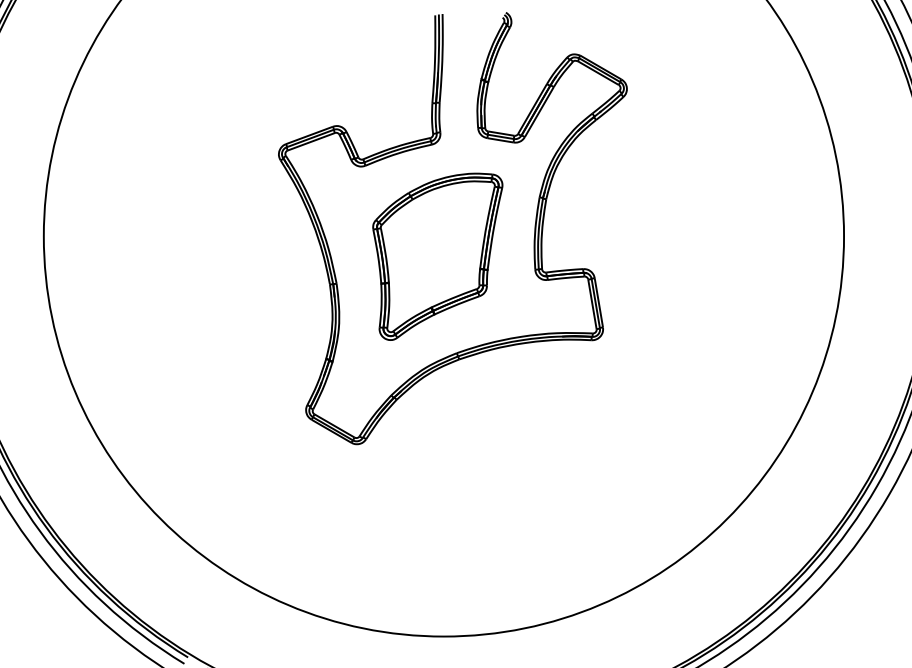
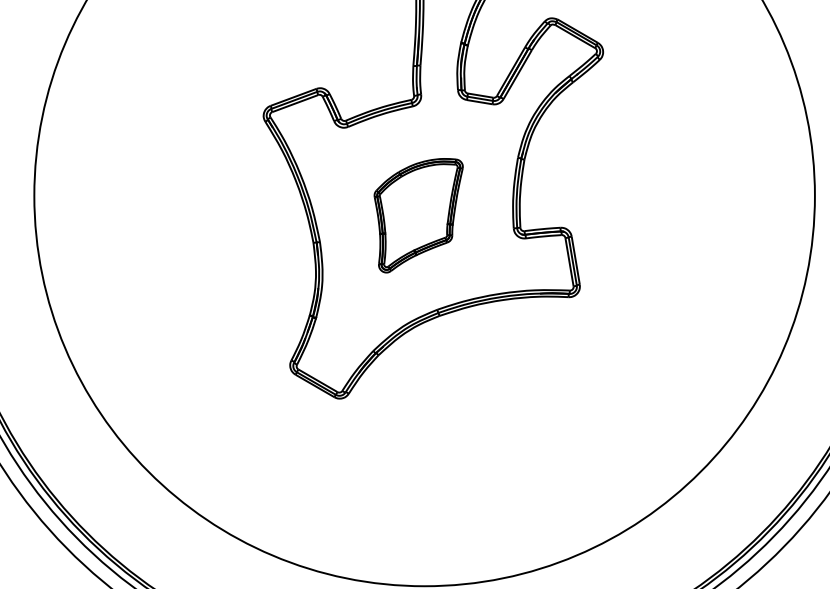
part: (437, 256) -> (418, 215), size x0.7

